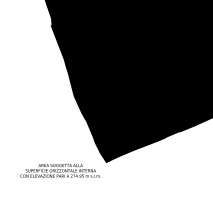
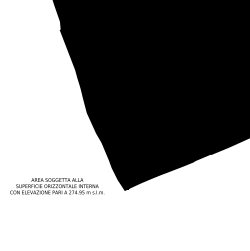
text: (59, 171) -> (56, 186), moved

